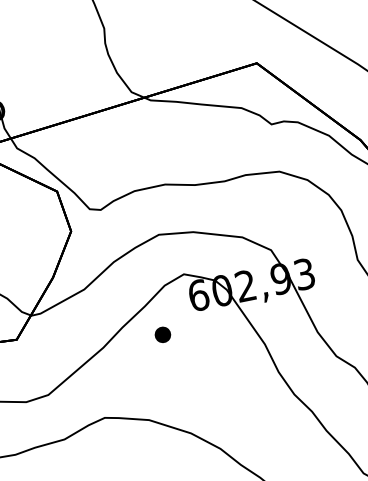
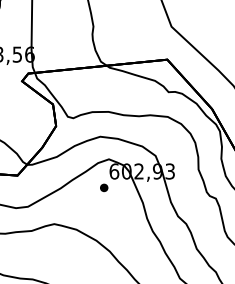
part: (163, 333) -> (104, 187), moved

